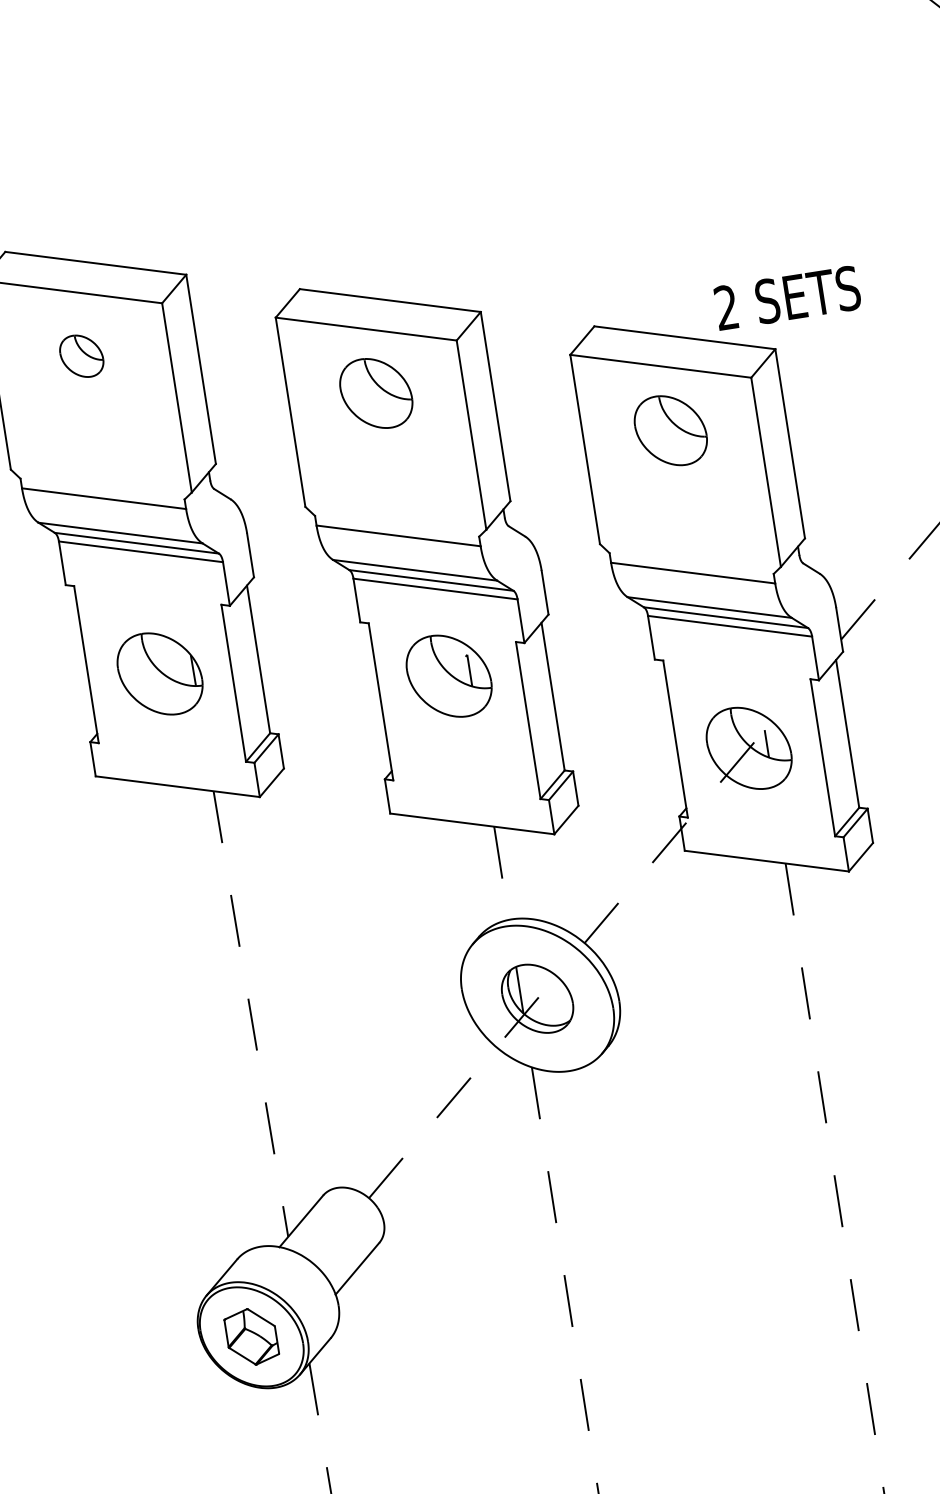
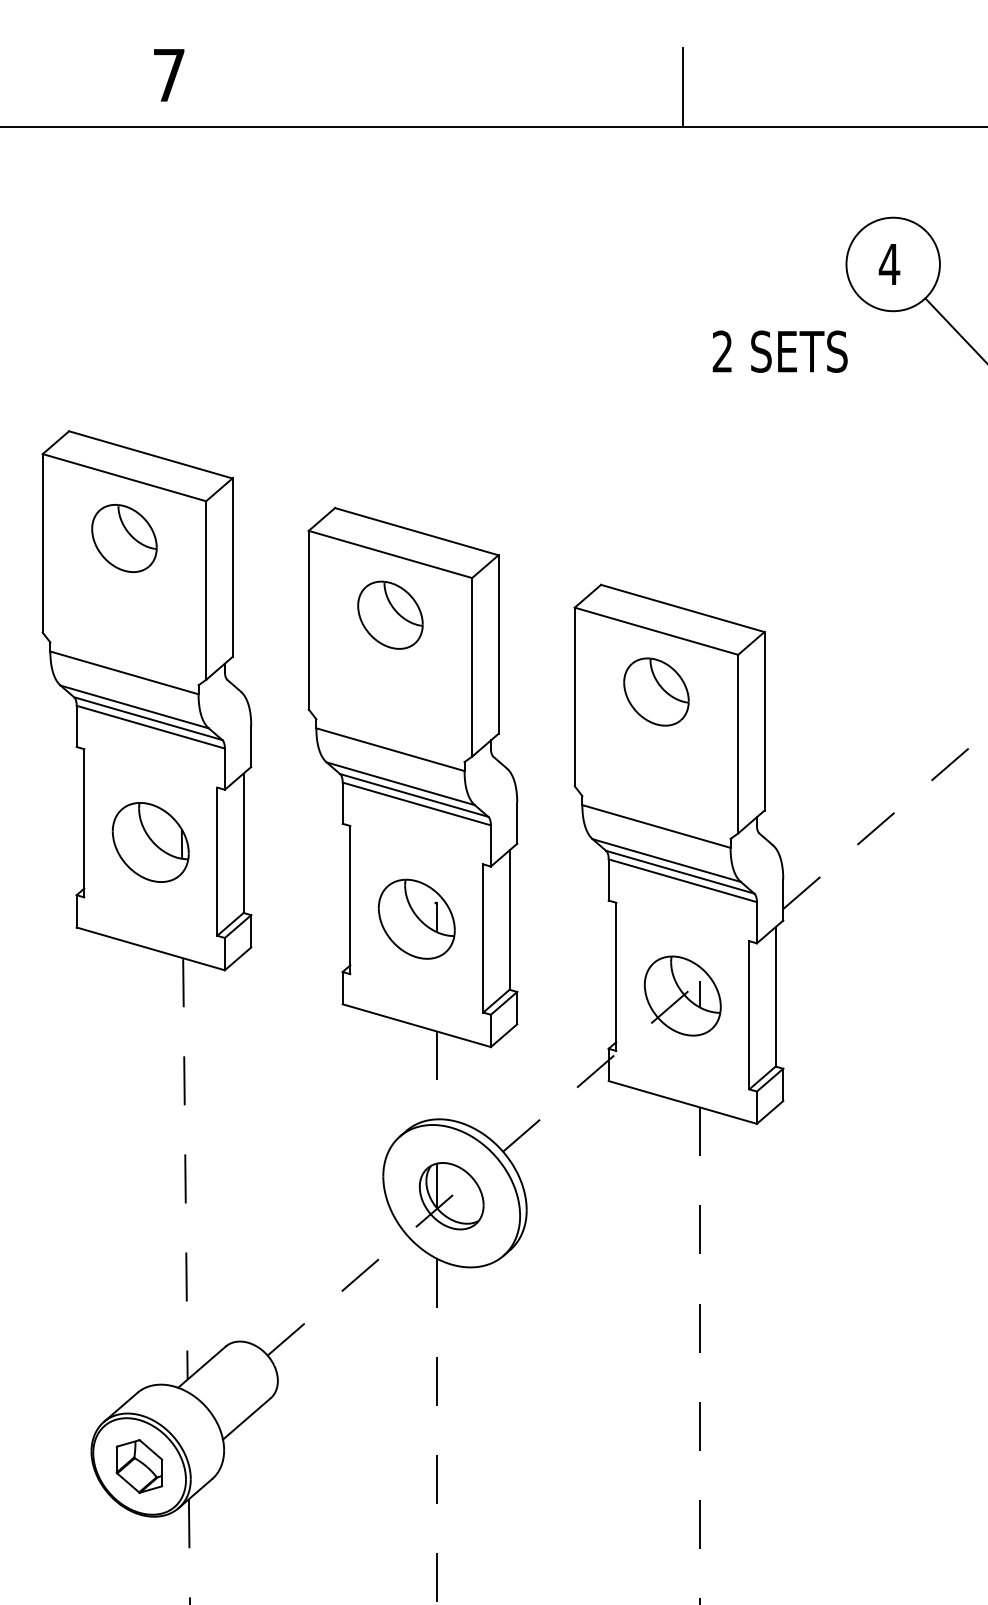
text: (786, 297) -> (779, 351), moved
part: (81, 356) -> (124, 538), size x1.67
part: (448, 675) -> (416, 918), moved

